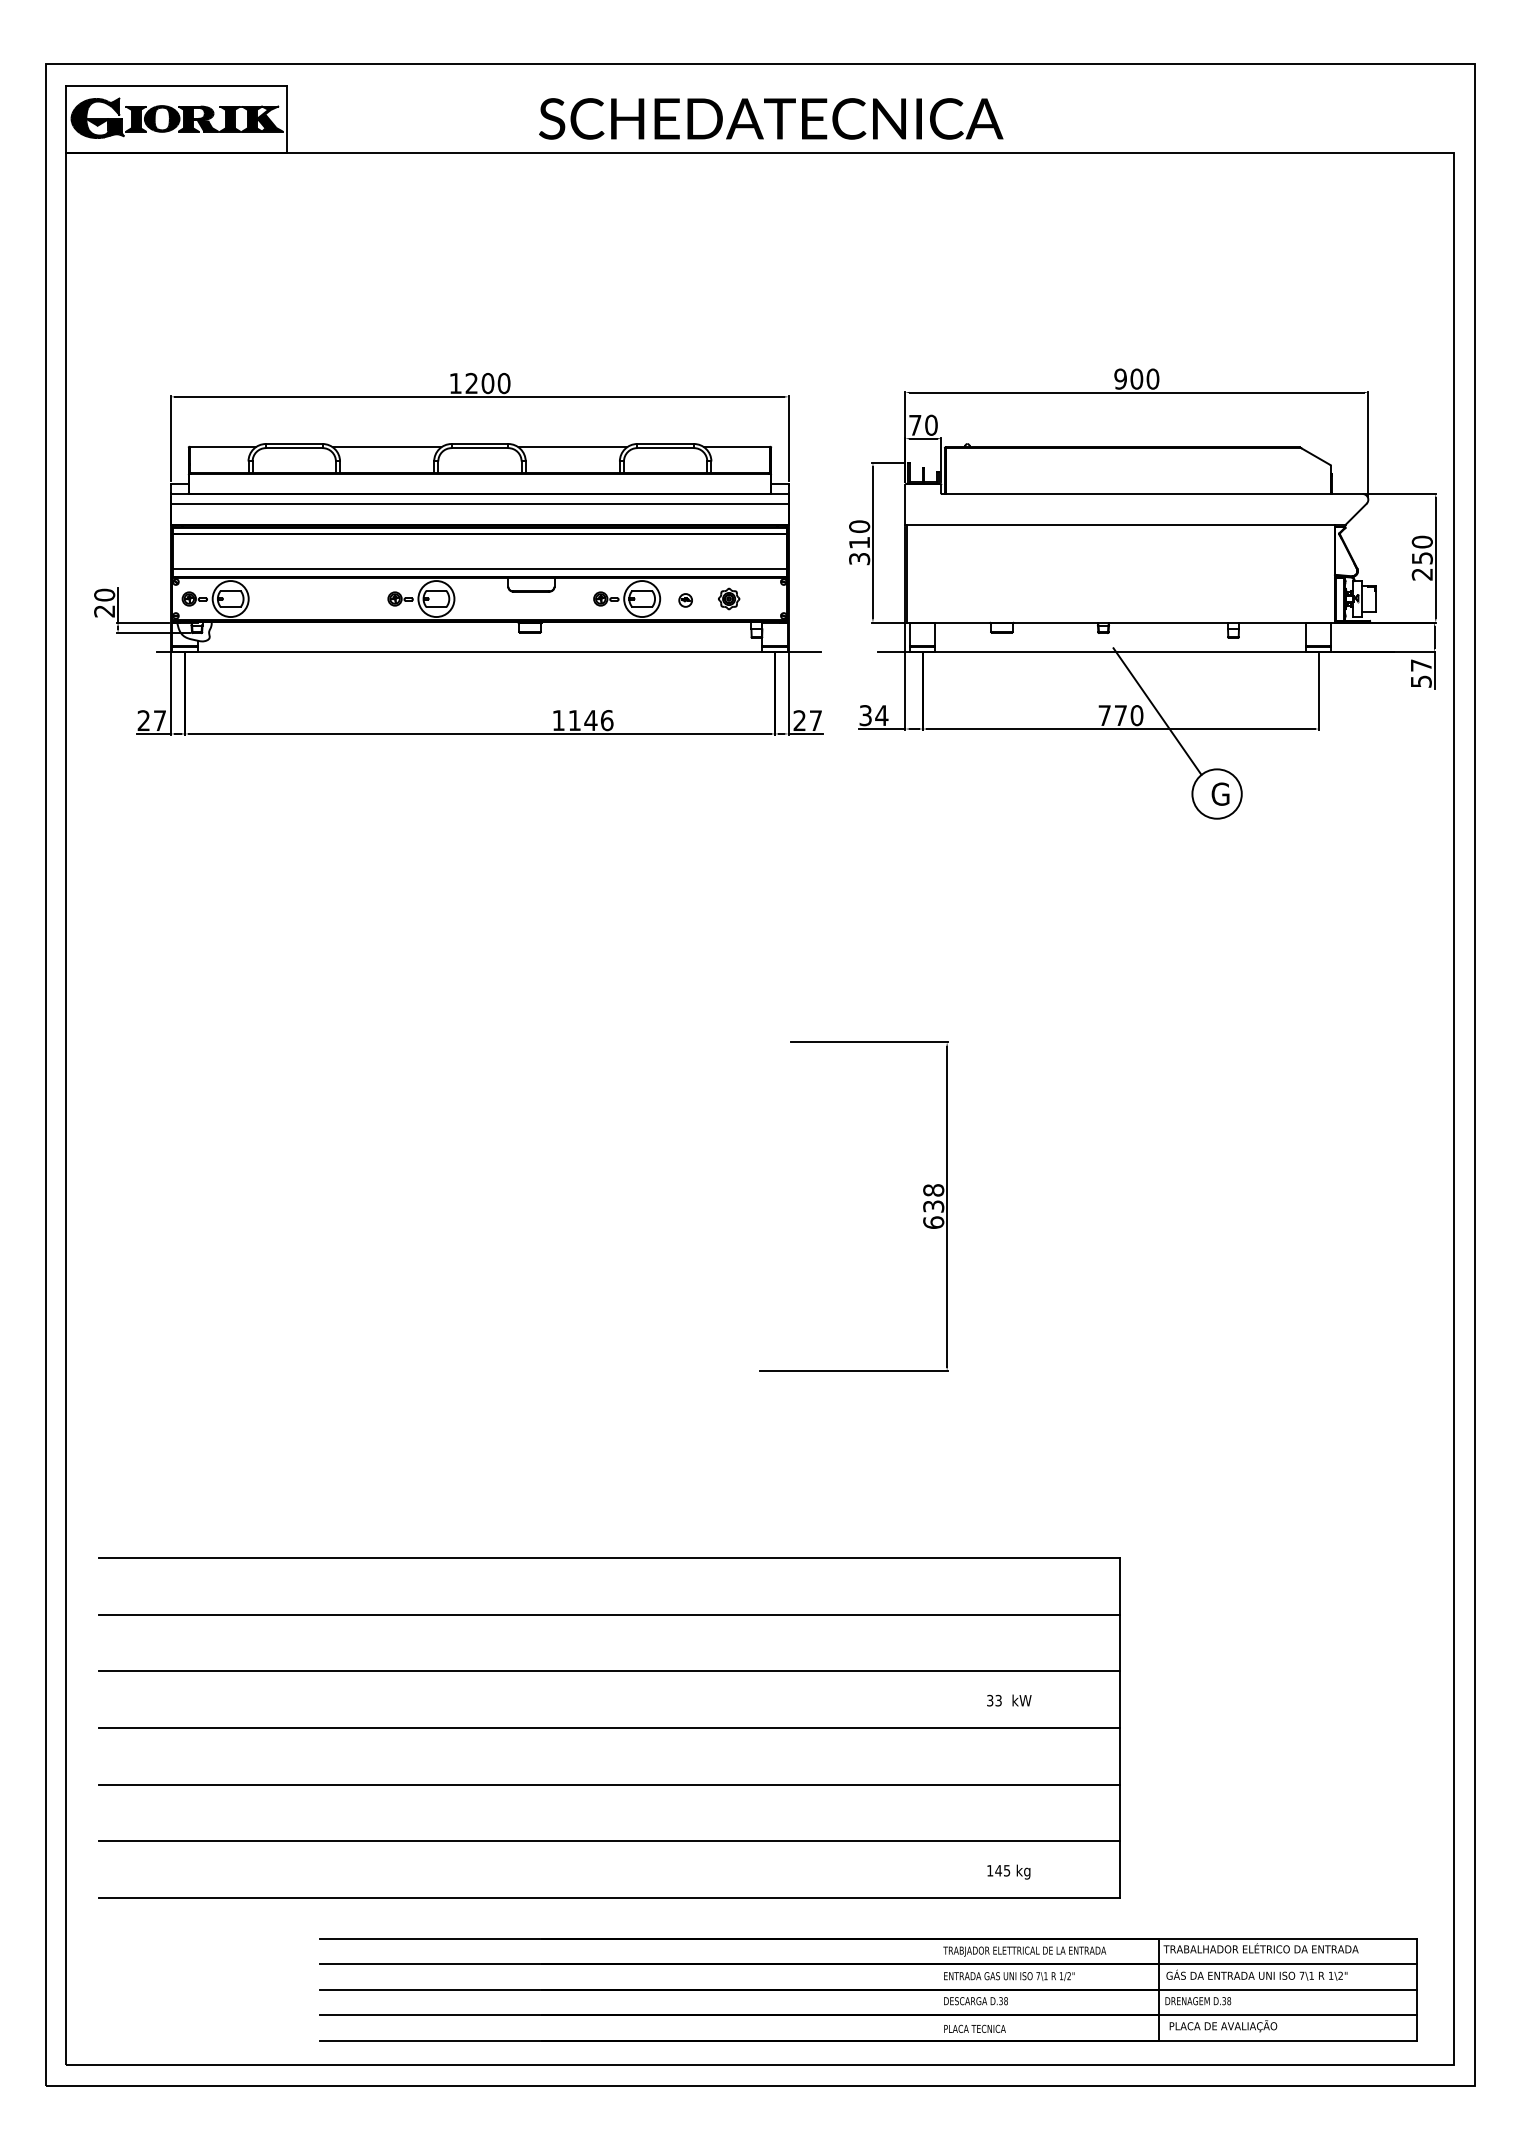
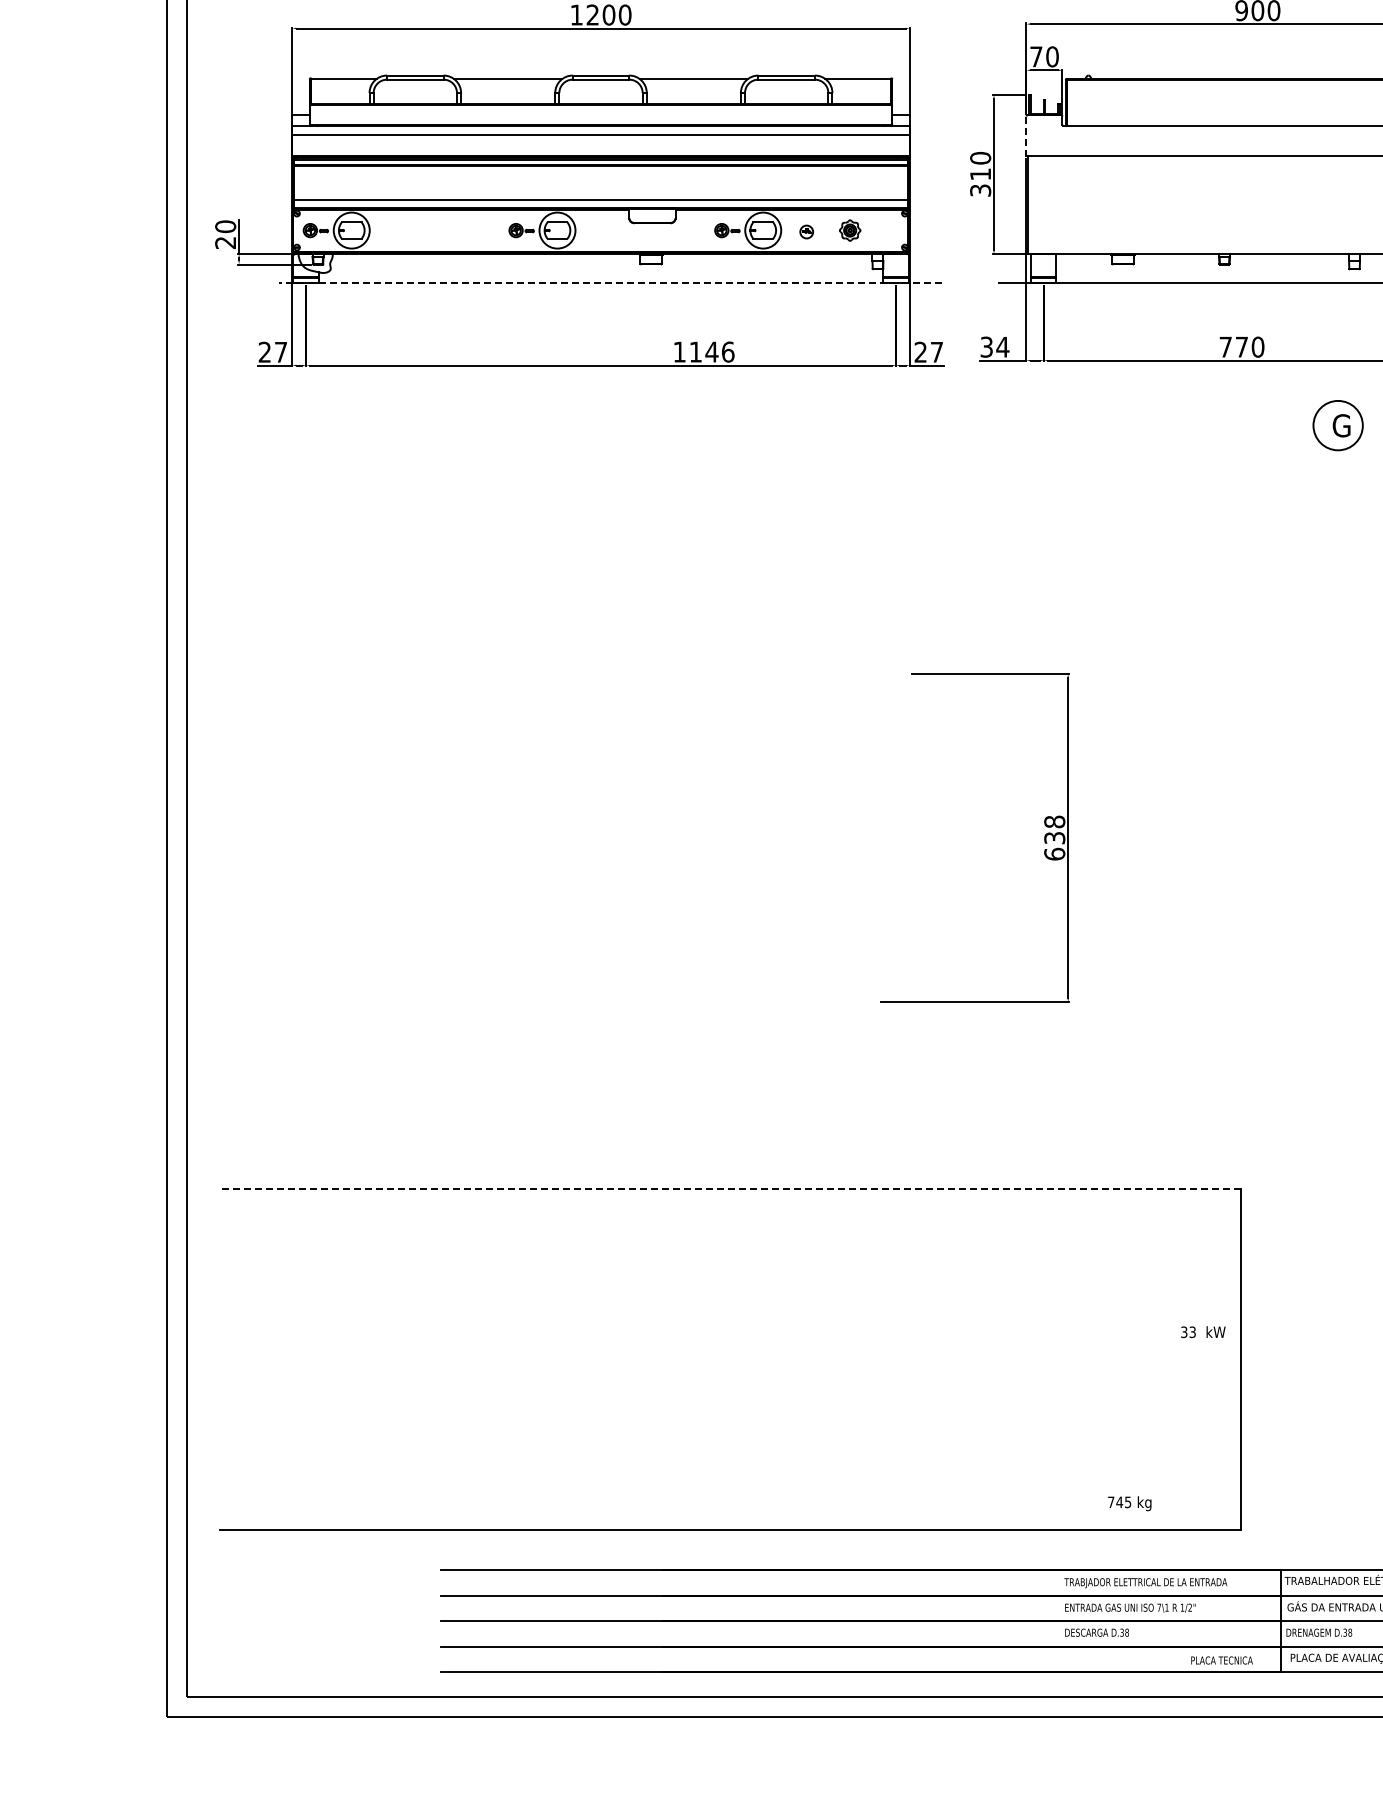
line: (905, 504) -> (1026, 136), solid -> dashed
line: (489, 651) -> (610, 283), solid -> dashed
line: (1157, 711) -> (1278, 343), removed
line: (608, 1557) -> (729, 1189), solid -> dashed
line: (608, 1614) -> (729, 1246), removed
line: (608, 1671) -> (729, 1303), removed
text: (1009, 1700) -> (1203, 1332), moved
line: (608, 1728) -> (729, 1360), removed
line: (608, 1784) -> (729, 1416), removed
line: (608, 1841) -> (729, 1473), removed
text: (990, 1870) -> (1111, 1502), 145 -> 745
text: (974, 2028) -> (1221, 1660), moved

